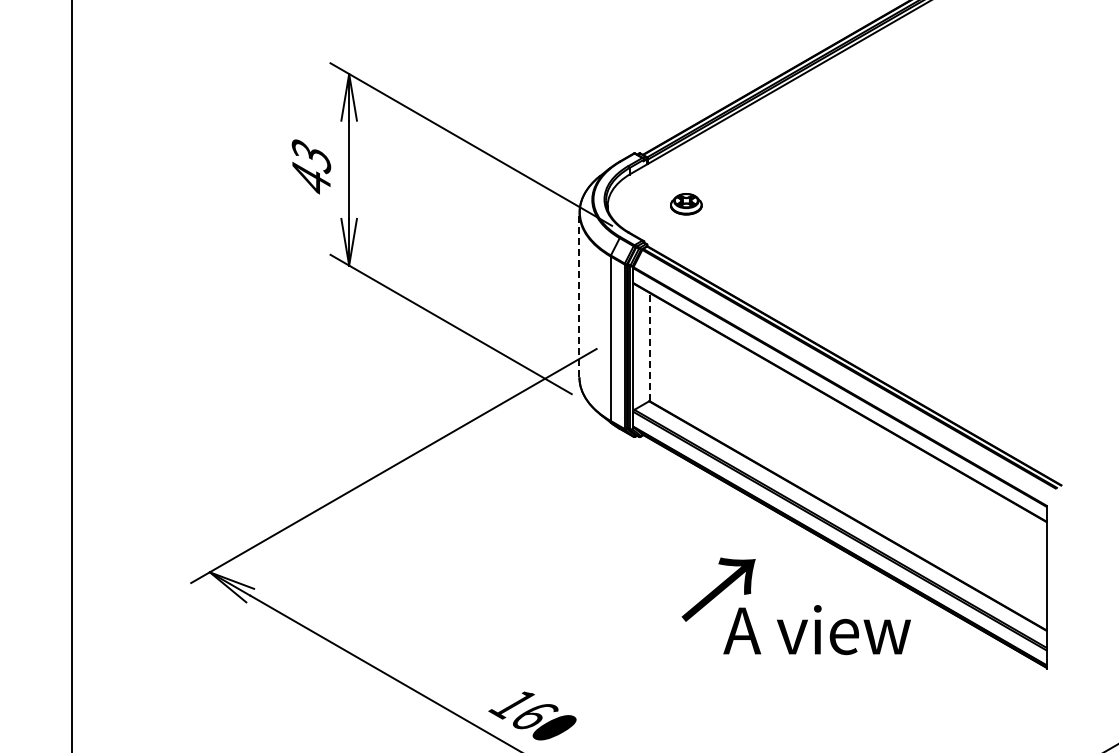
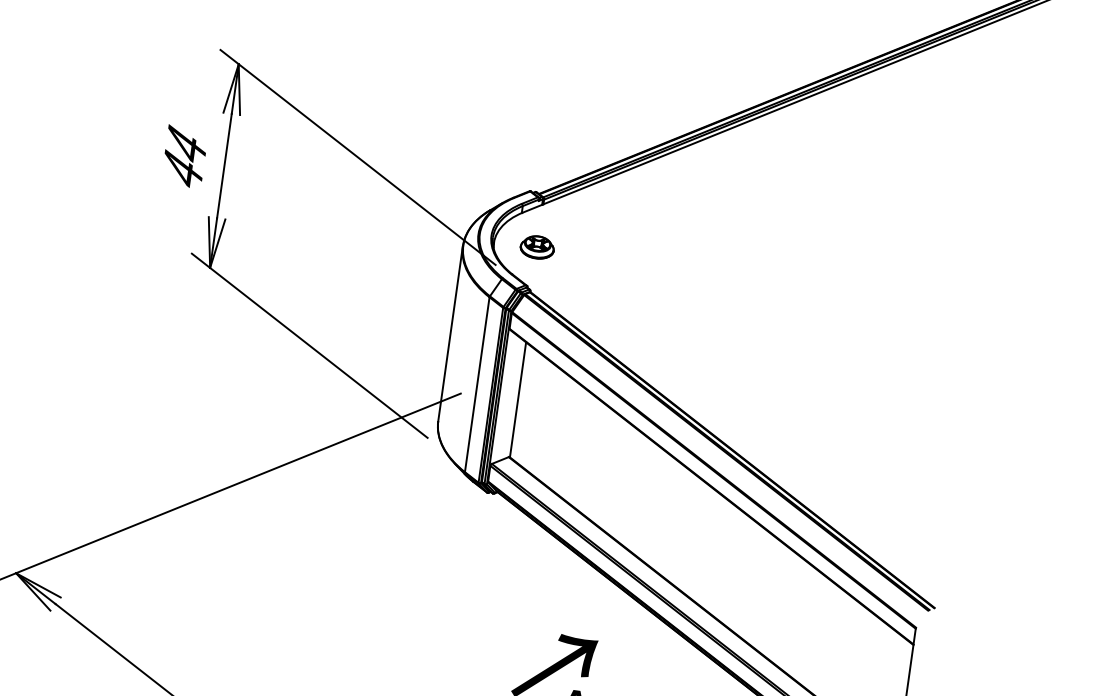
text: (311, 156) -> (186, 146), 43 -> 44
part: (686, 204) -> (537, 247), moved
line: (579, 294) -> (450, 333), dashed -> solid
line: (650, 346) -> (518, 398), dashed -> solid

